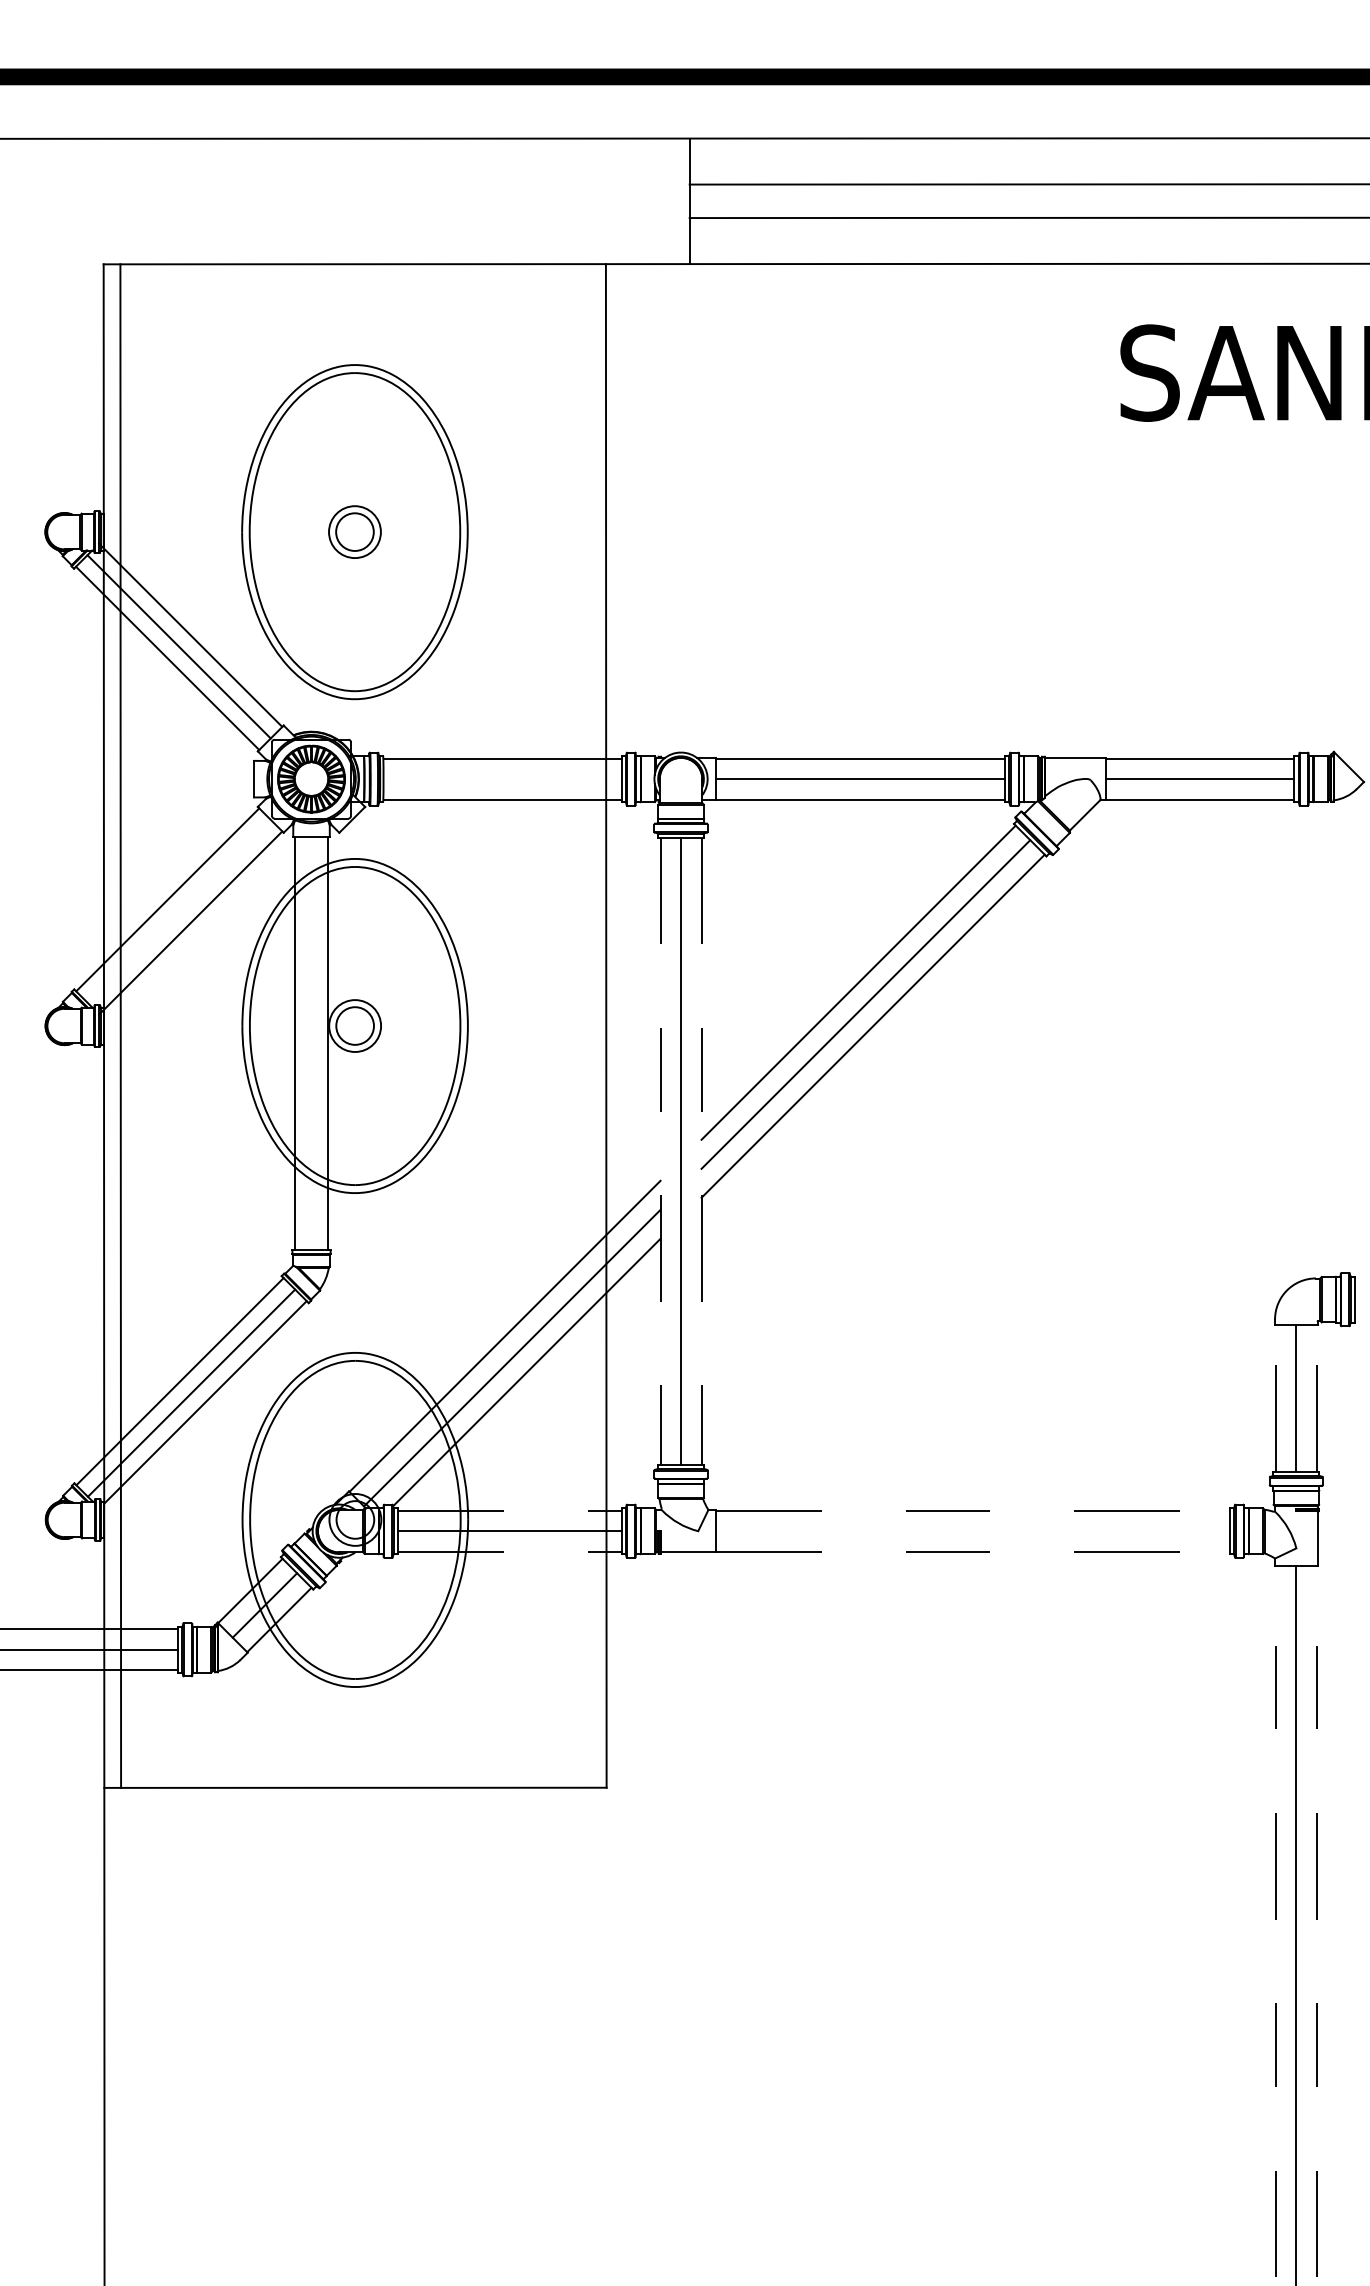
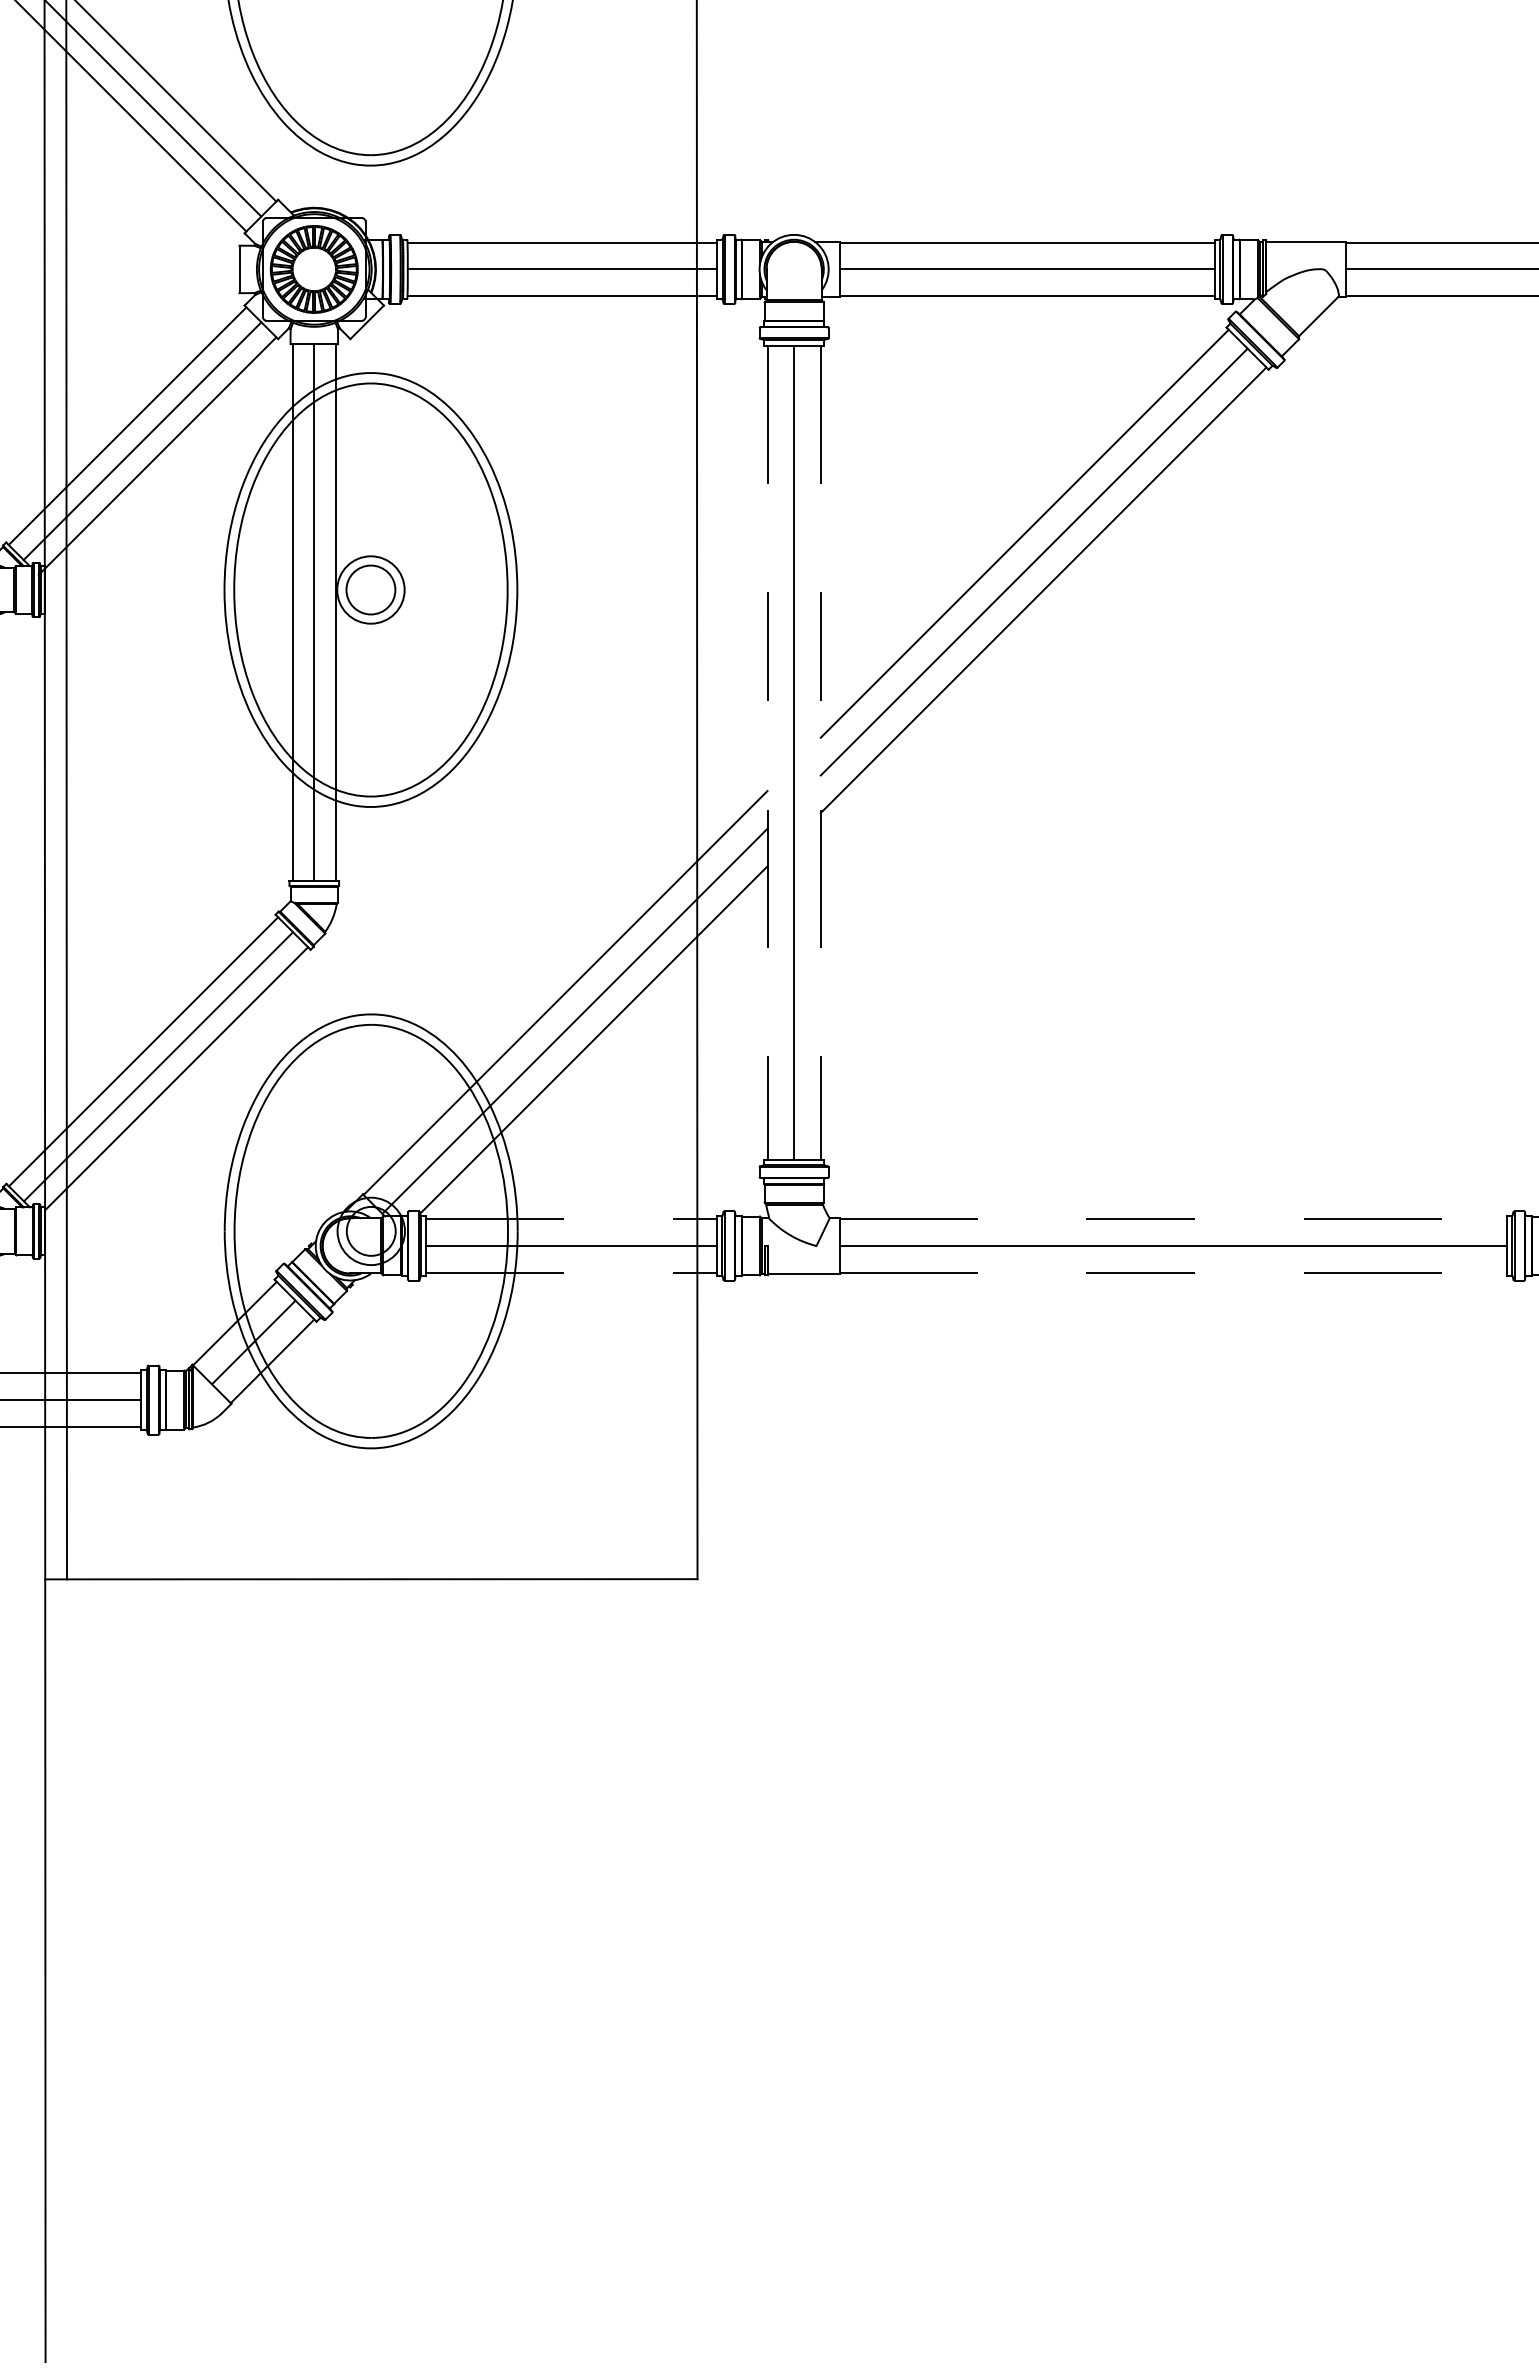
line: (502, 779) -> (562, 269), added
line: (178, 910) -> (141, 439), added
line: (311, 1043) -> (314, 612), added
line: (972, 1531) -> (1172, 1246), added

